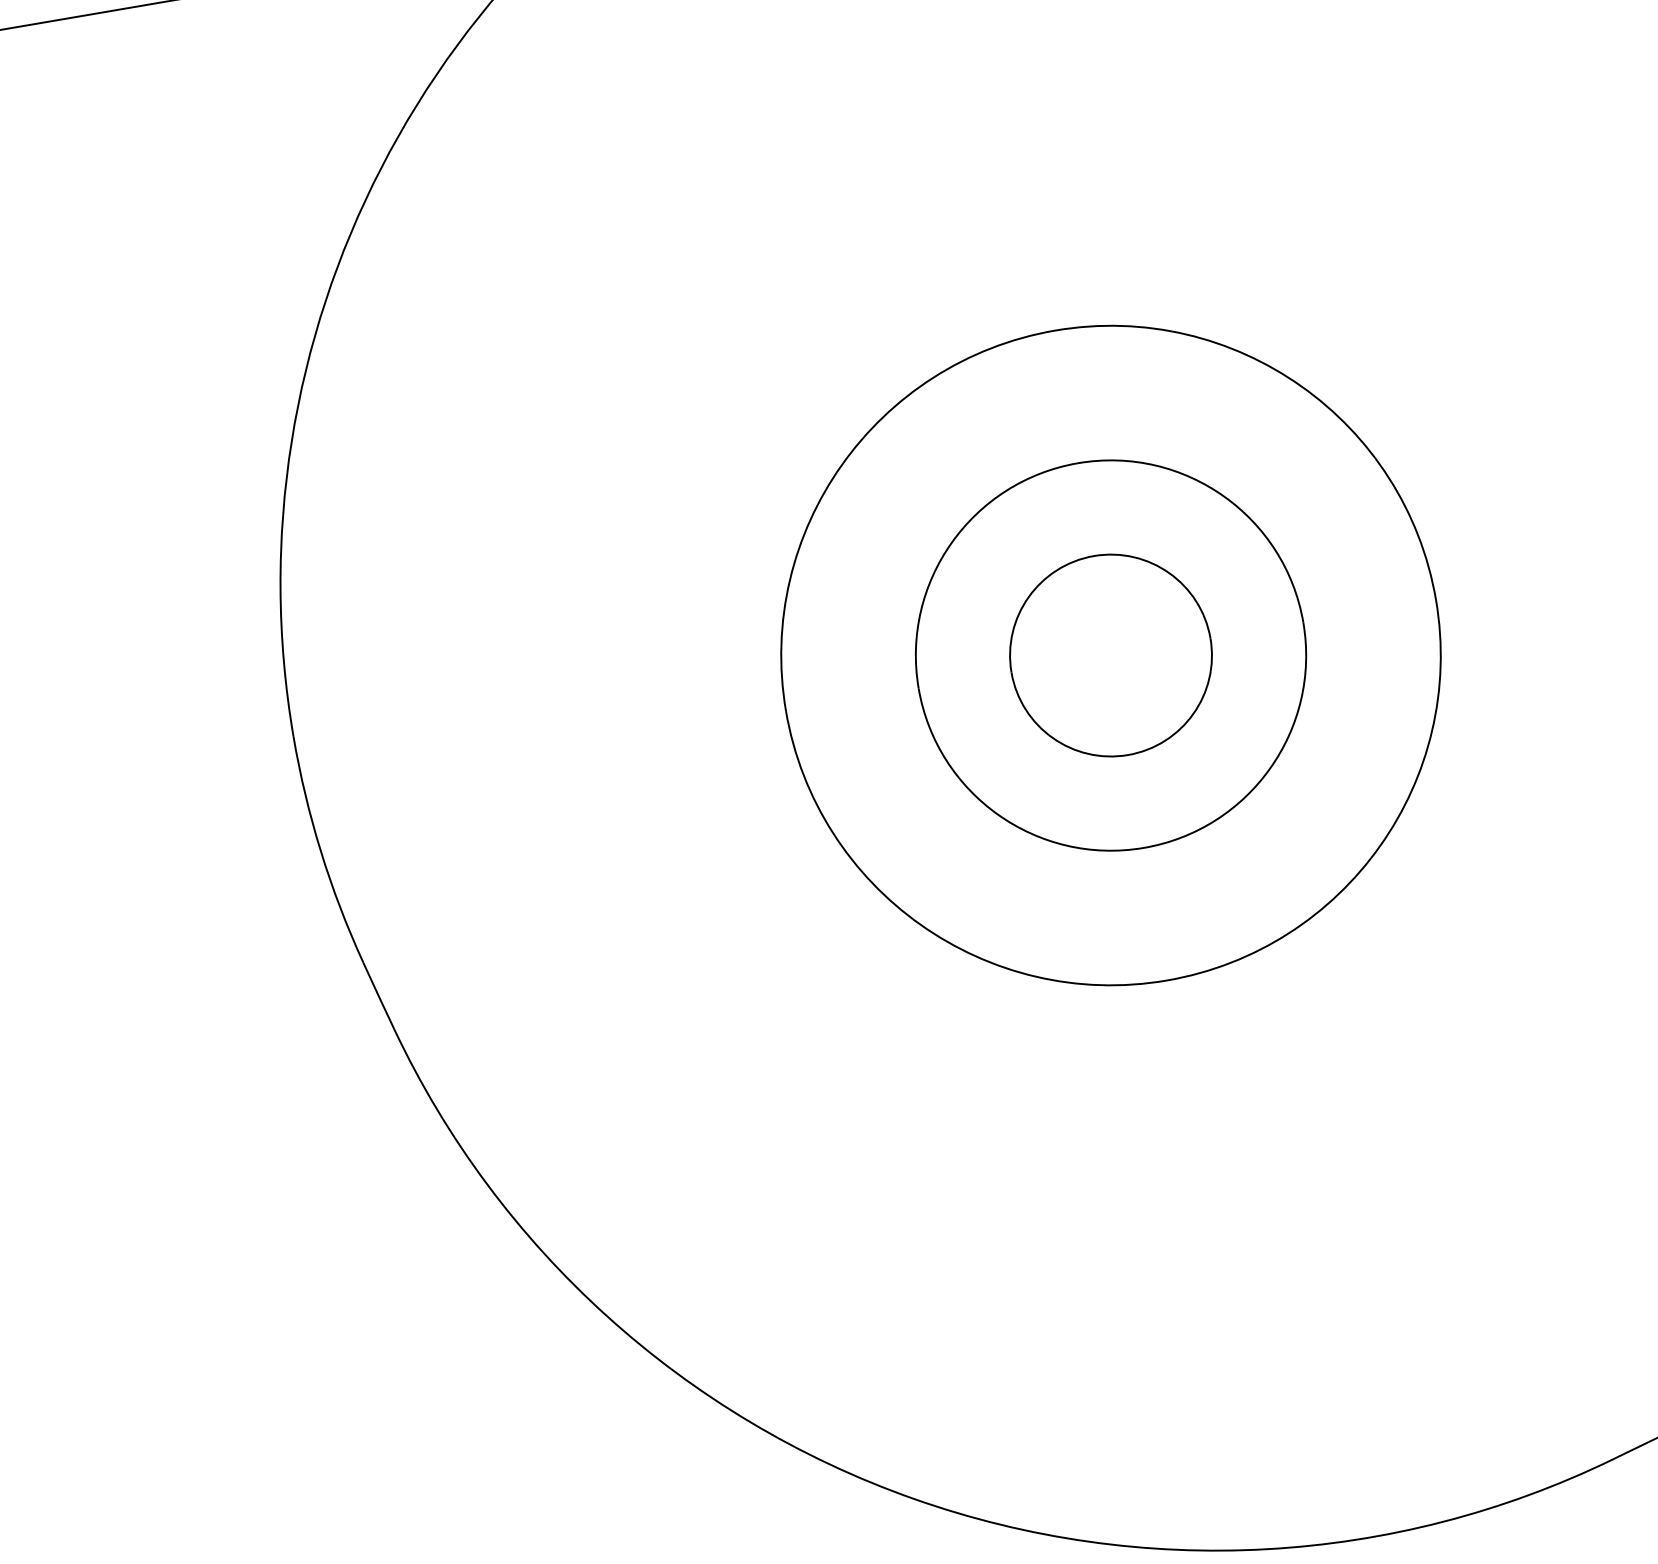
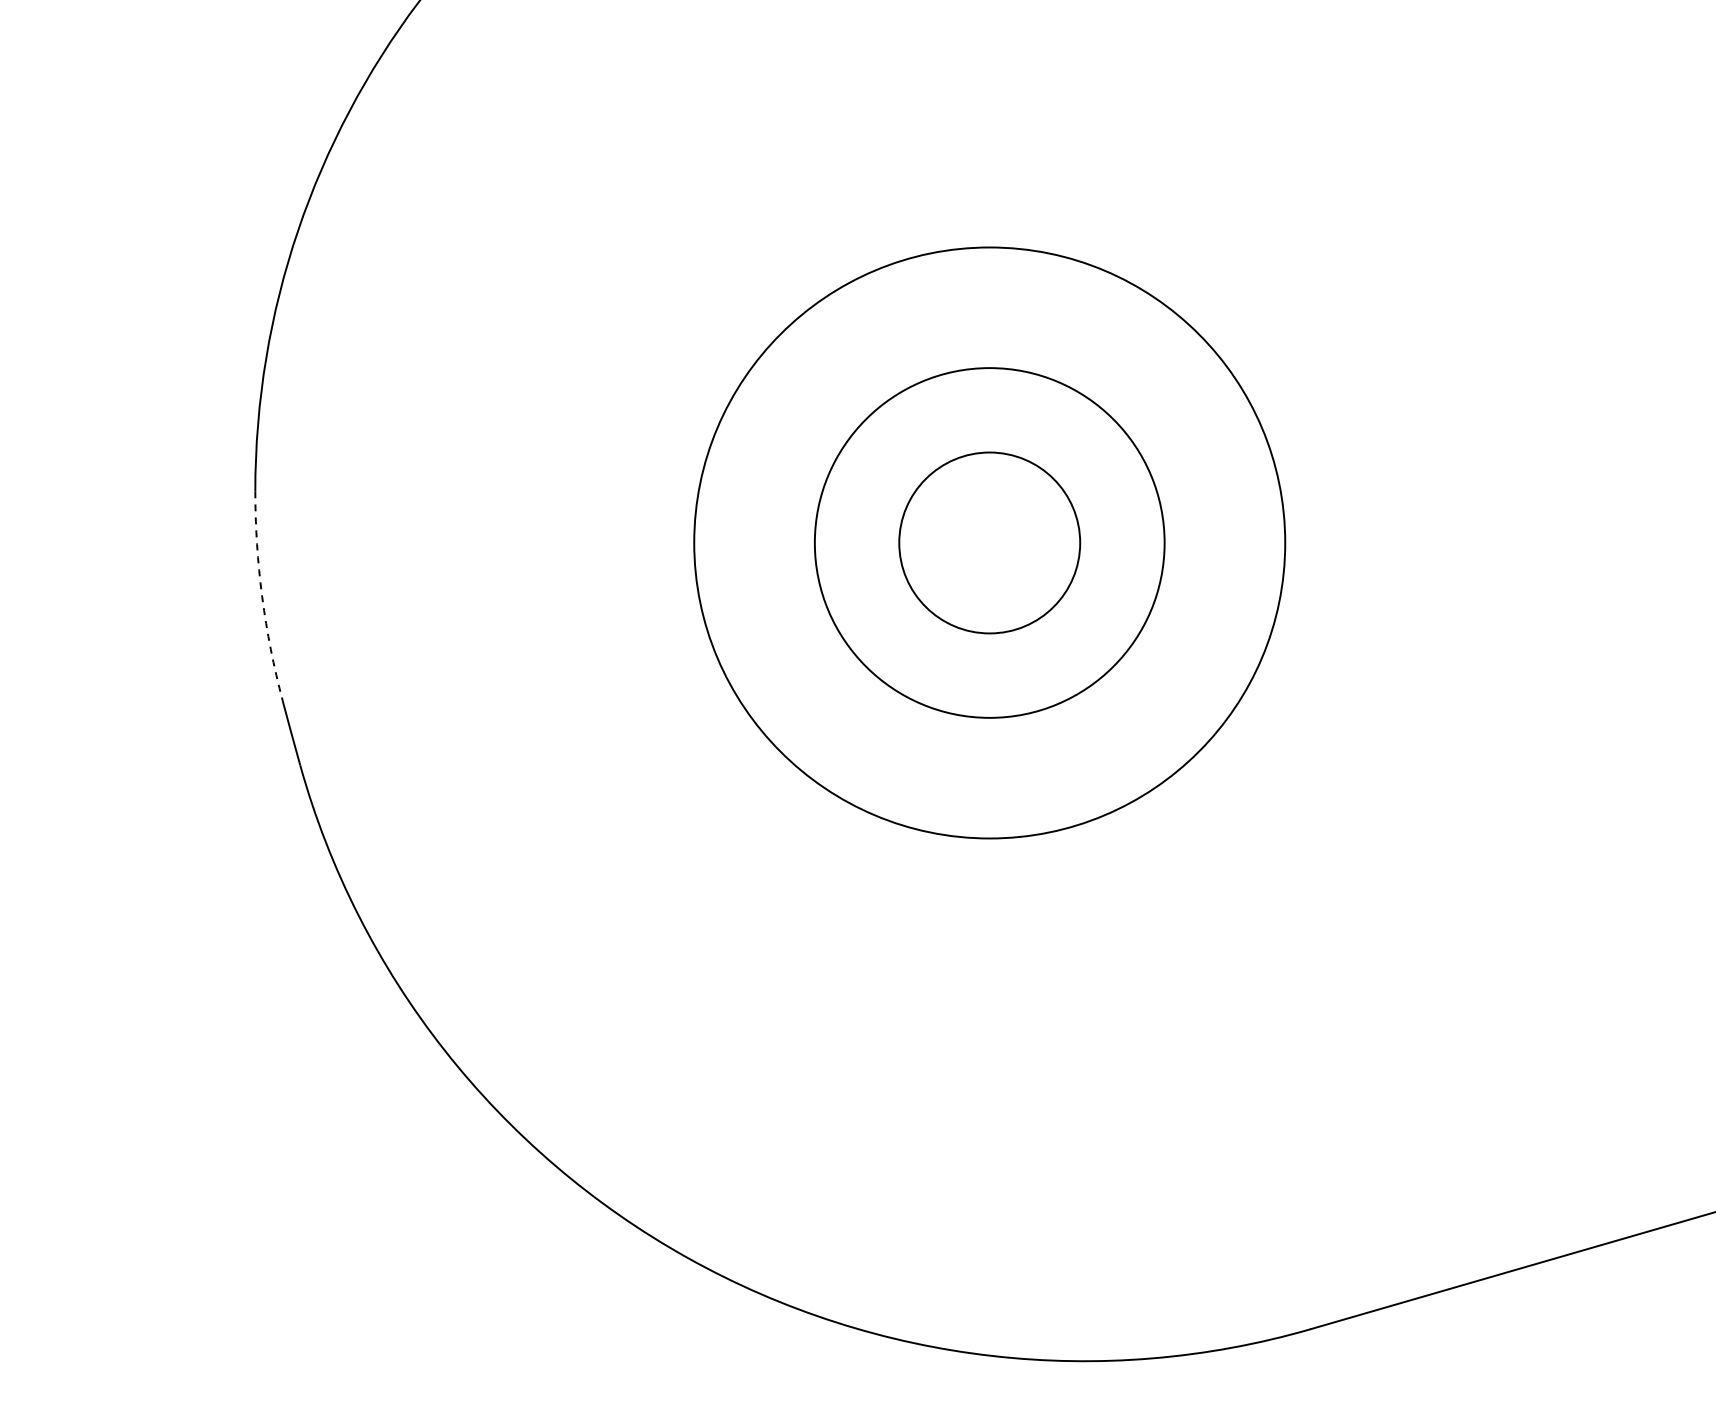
arc: (321, 852) -> (262, 597), solid -> dashed

